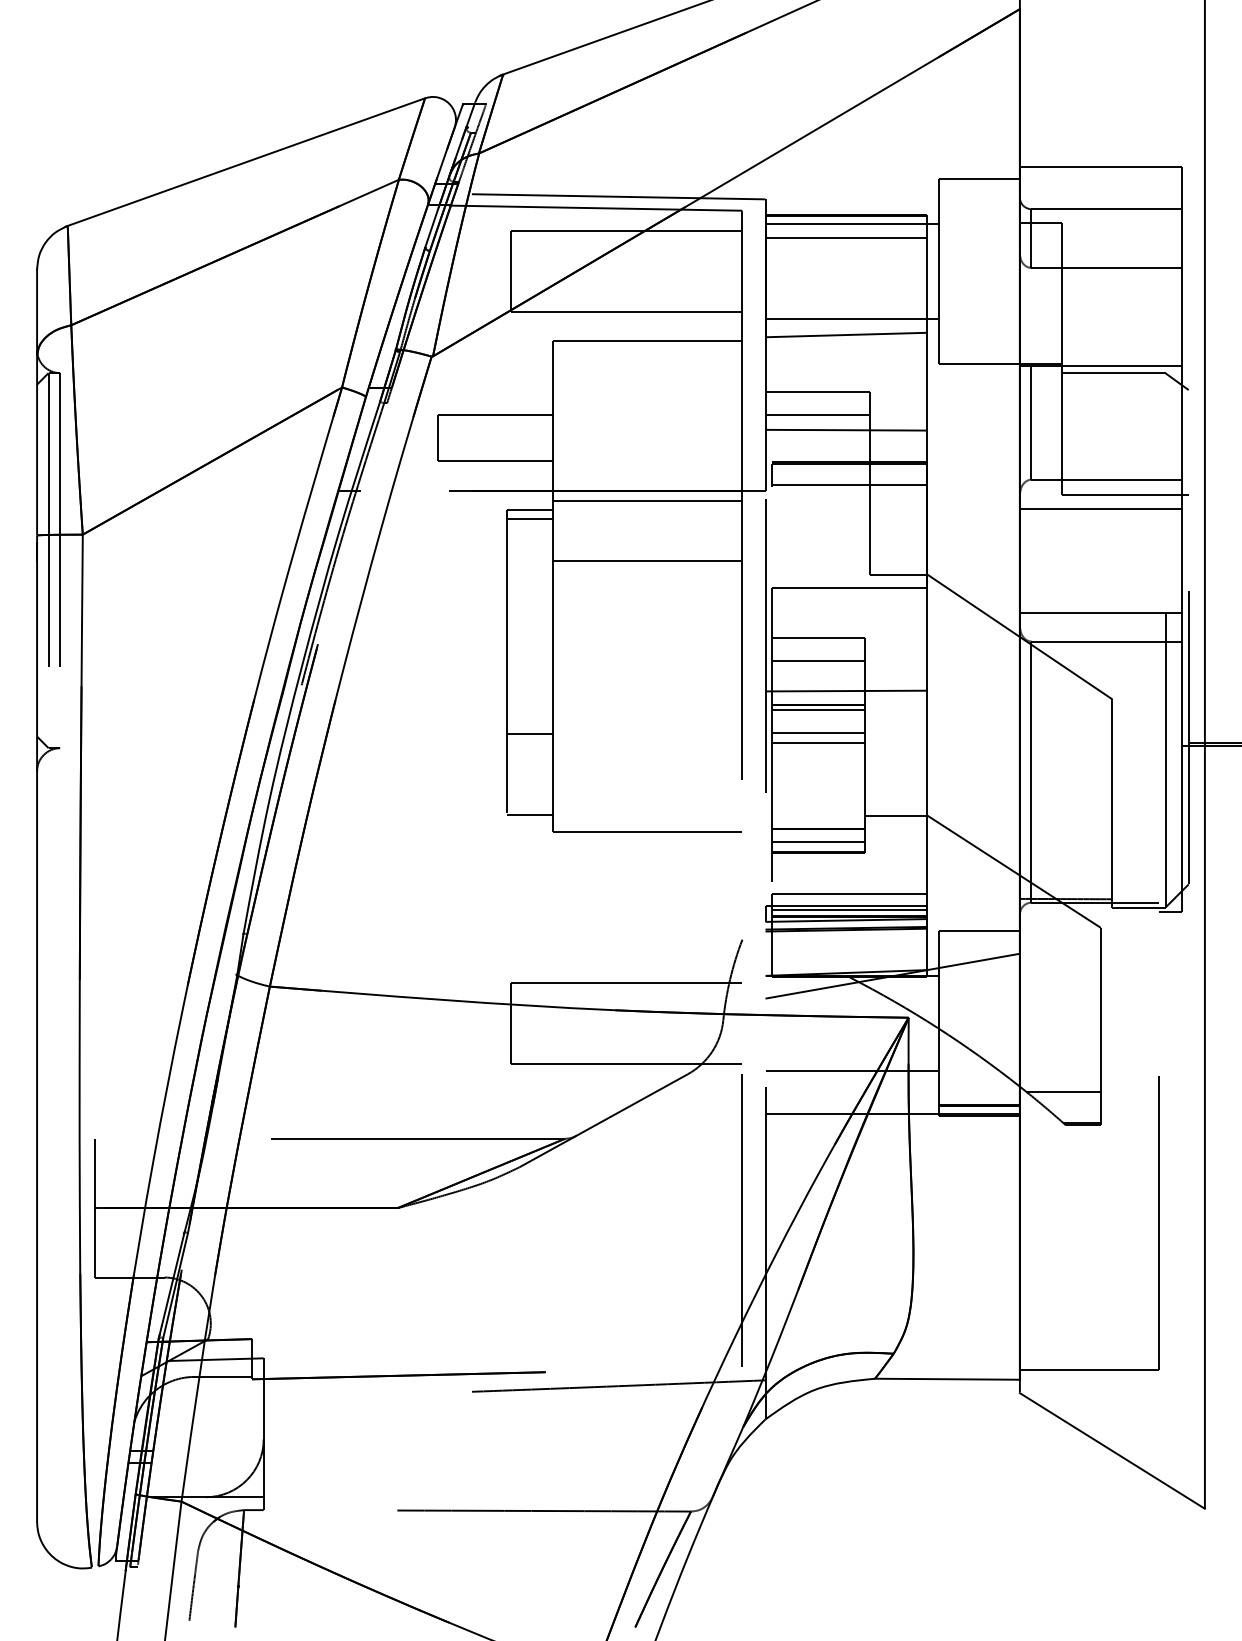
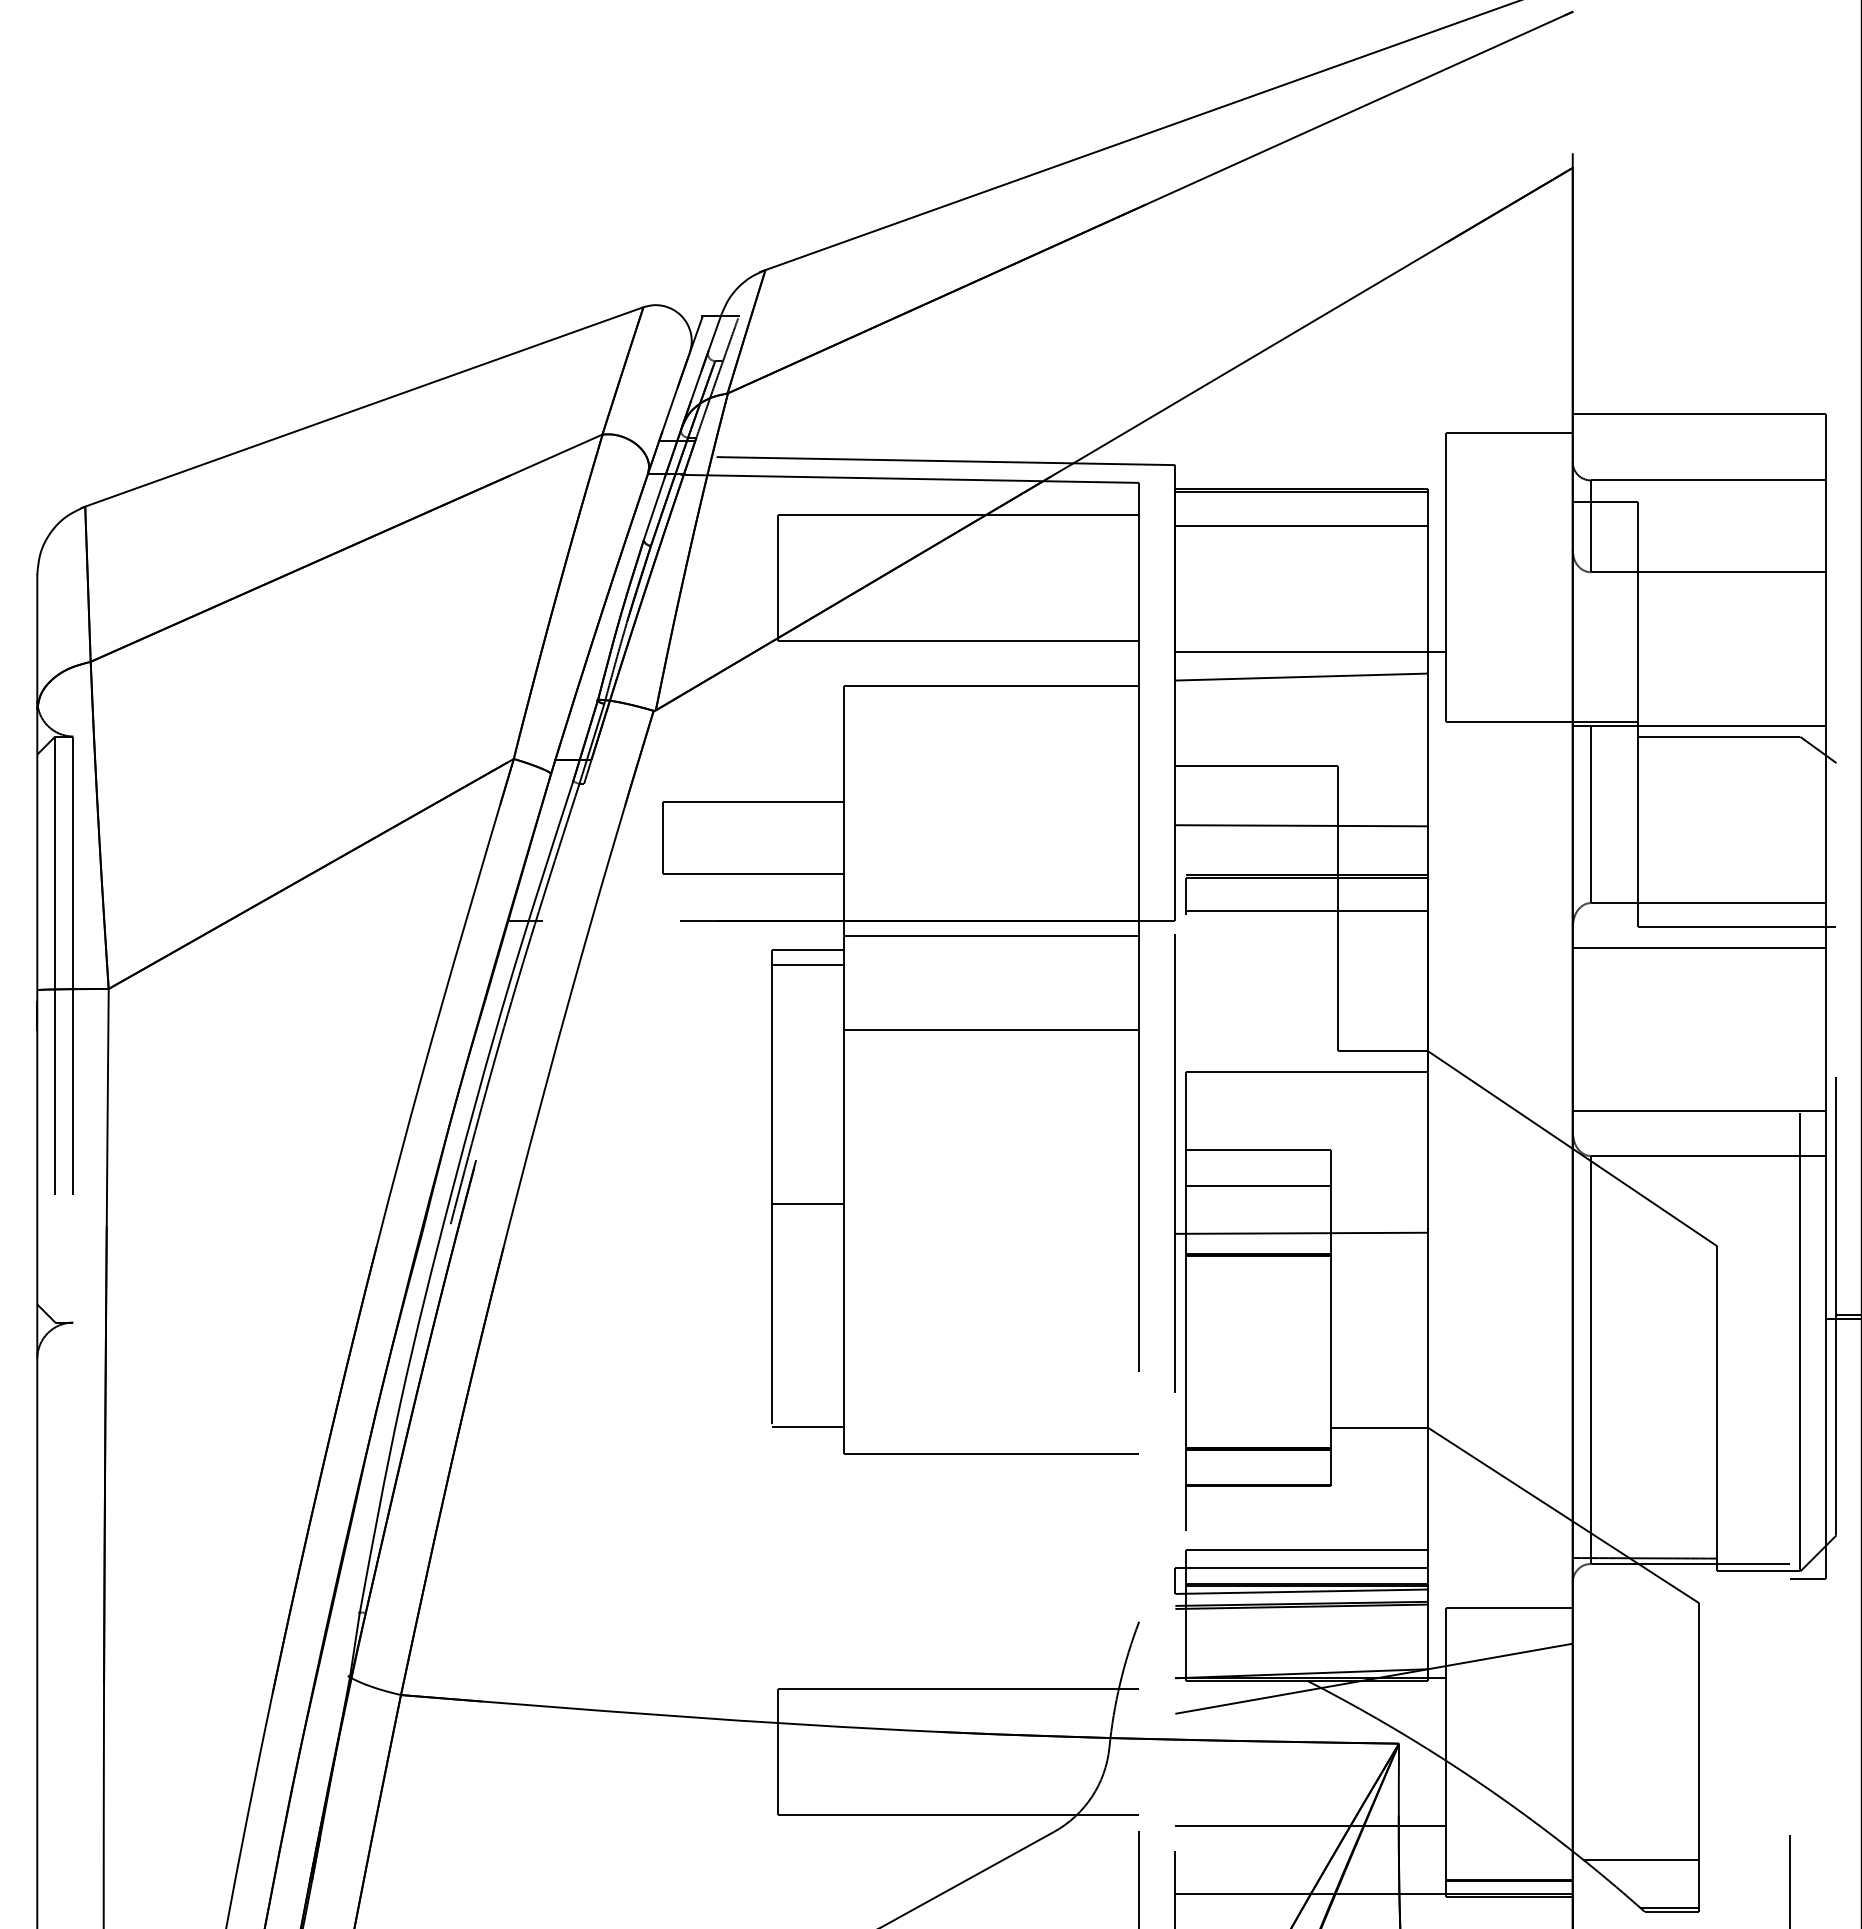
line: (851, 224) -> (1309, 504), removed
line: (817, 415) -> (1256, 802), removed
line: (818, 709) -> (1258, 1262), removed
line: (818, 733) -> (1258, 1299), removed
line: (530, 734) -> (808, 1204), moved
line: (818, 743) -> (1258, 1315), removed
line: (818, 841) -> (1258, 1468), removed
line: (849, 910) -> (1306, 1576), removed

